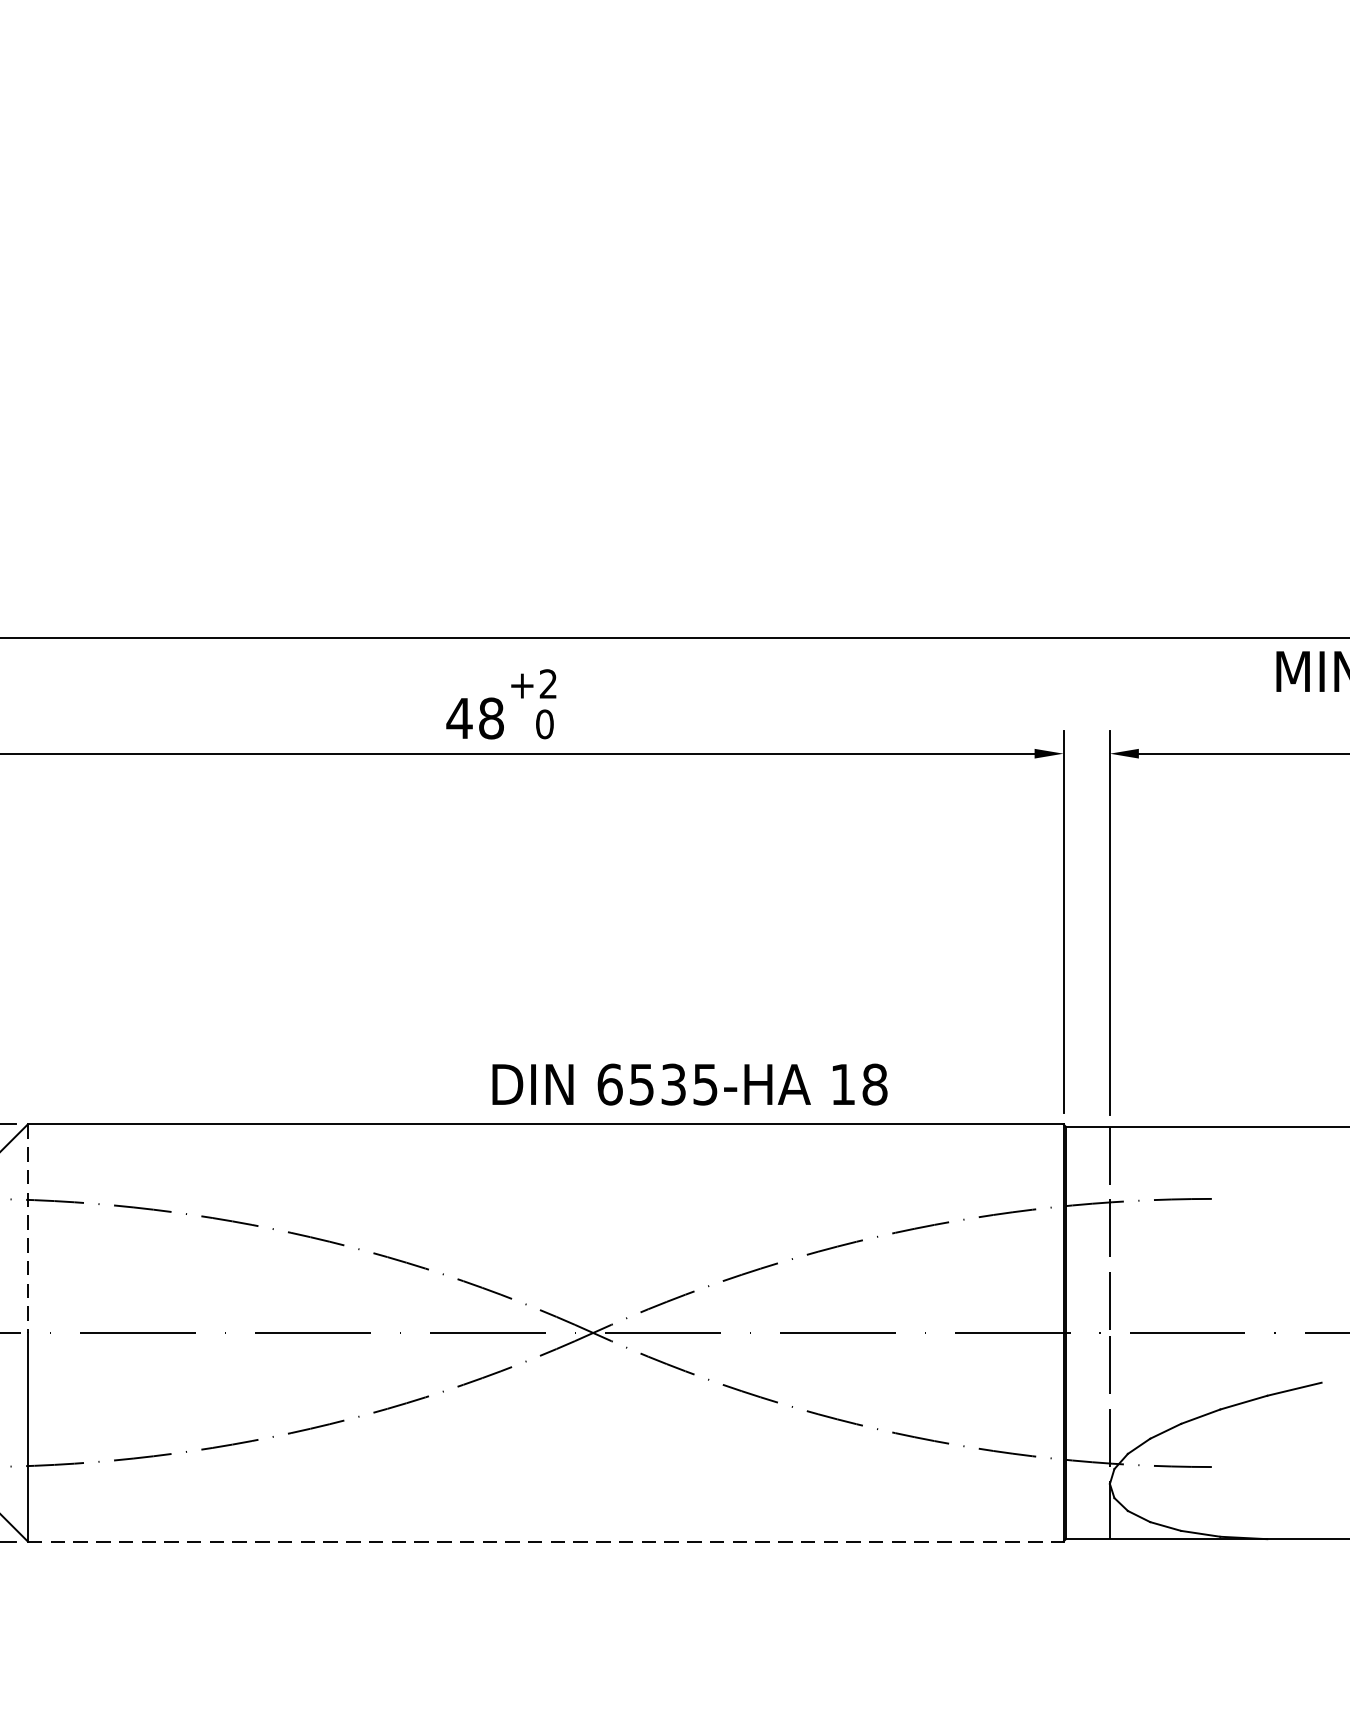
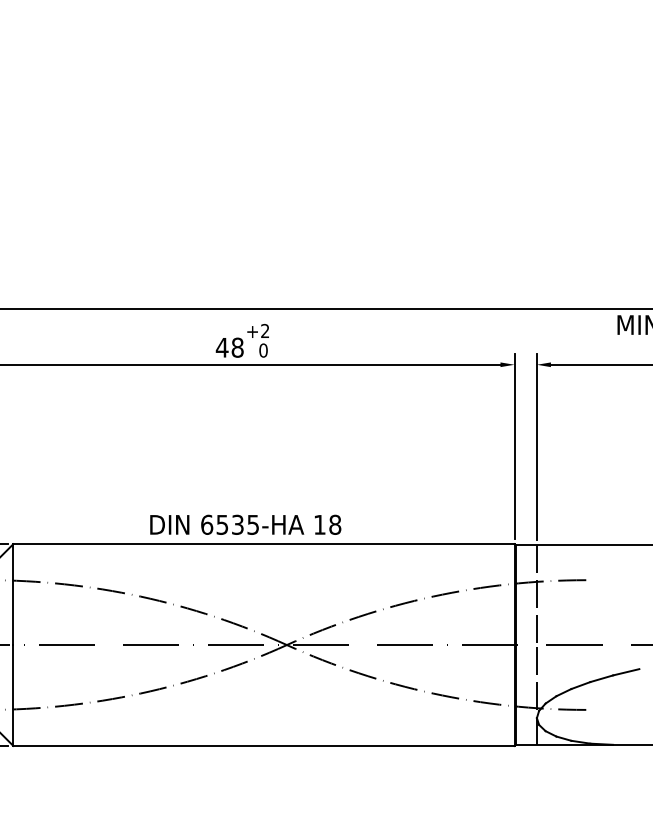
text: (689, 1083) -> (245, 524), moved
line: (28, 1230) -> (13, 595), dashed -> solid
line: (544, 1540) -> (263, 745), dashed -> solid

